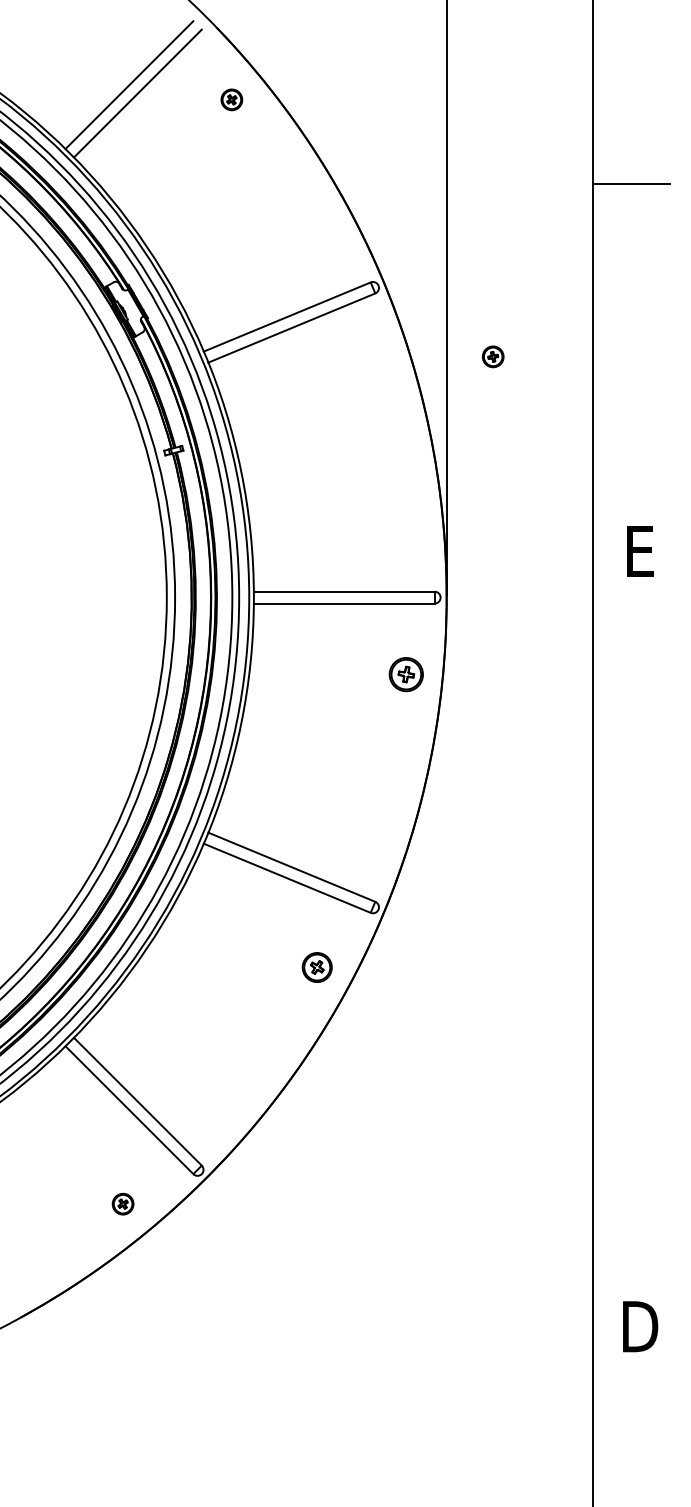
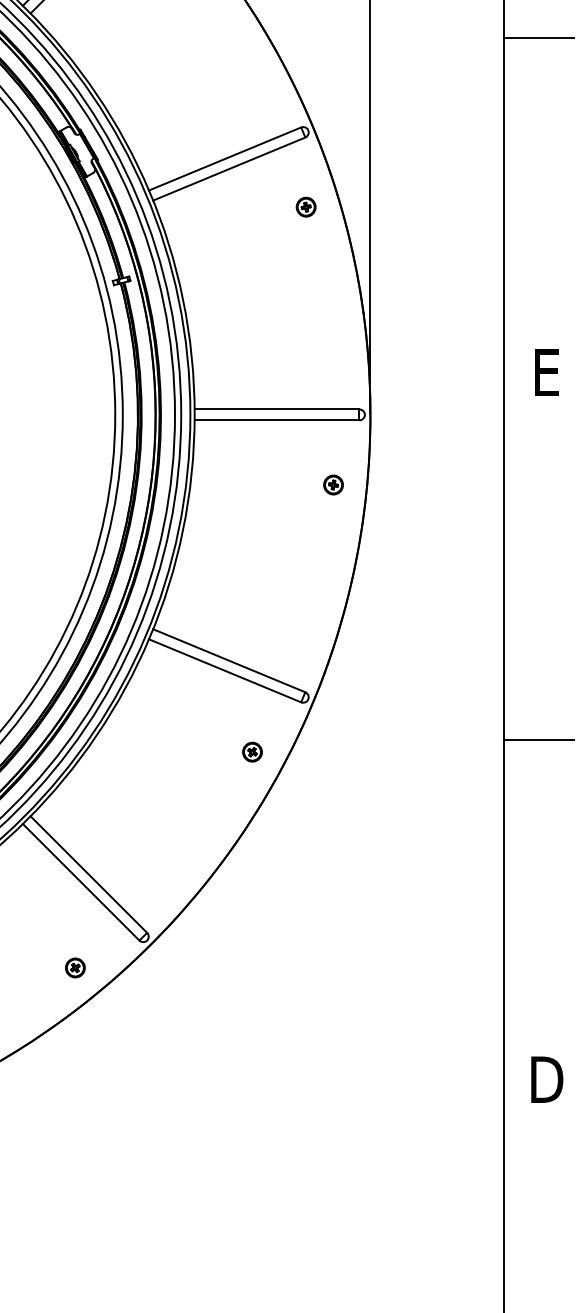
part: (492, 356) -> (305, 206), moved
part: (405, 674) -> (332, 484), size x0.62
line: (631, 954) -> (538, 740), added
part: (317, 967) -> (252, 752), size x0.71

